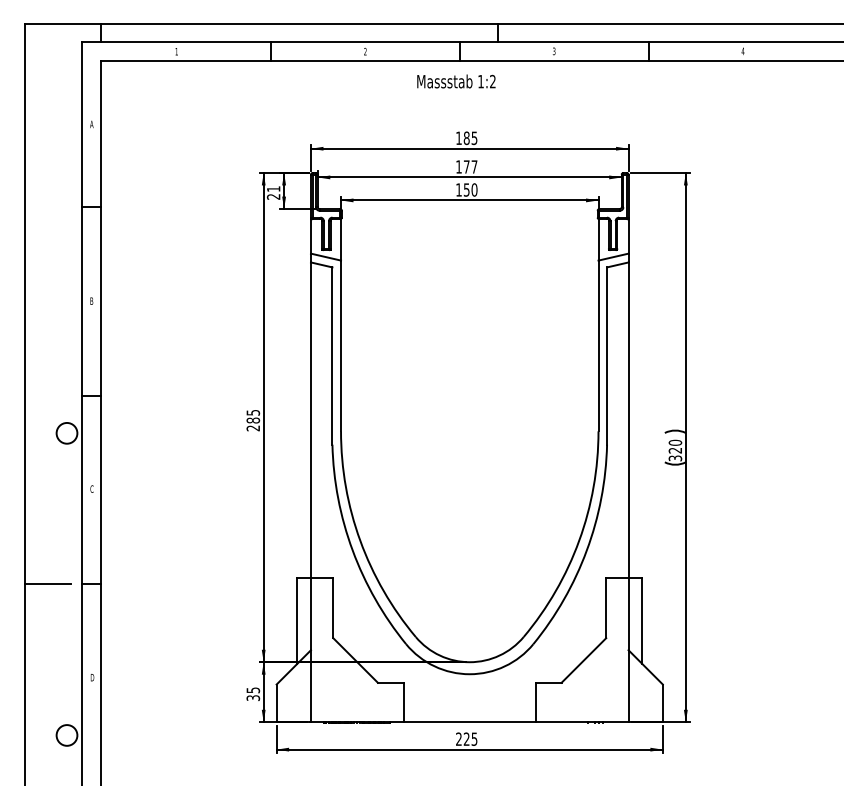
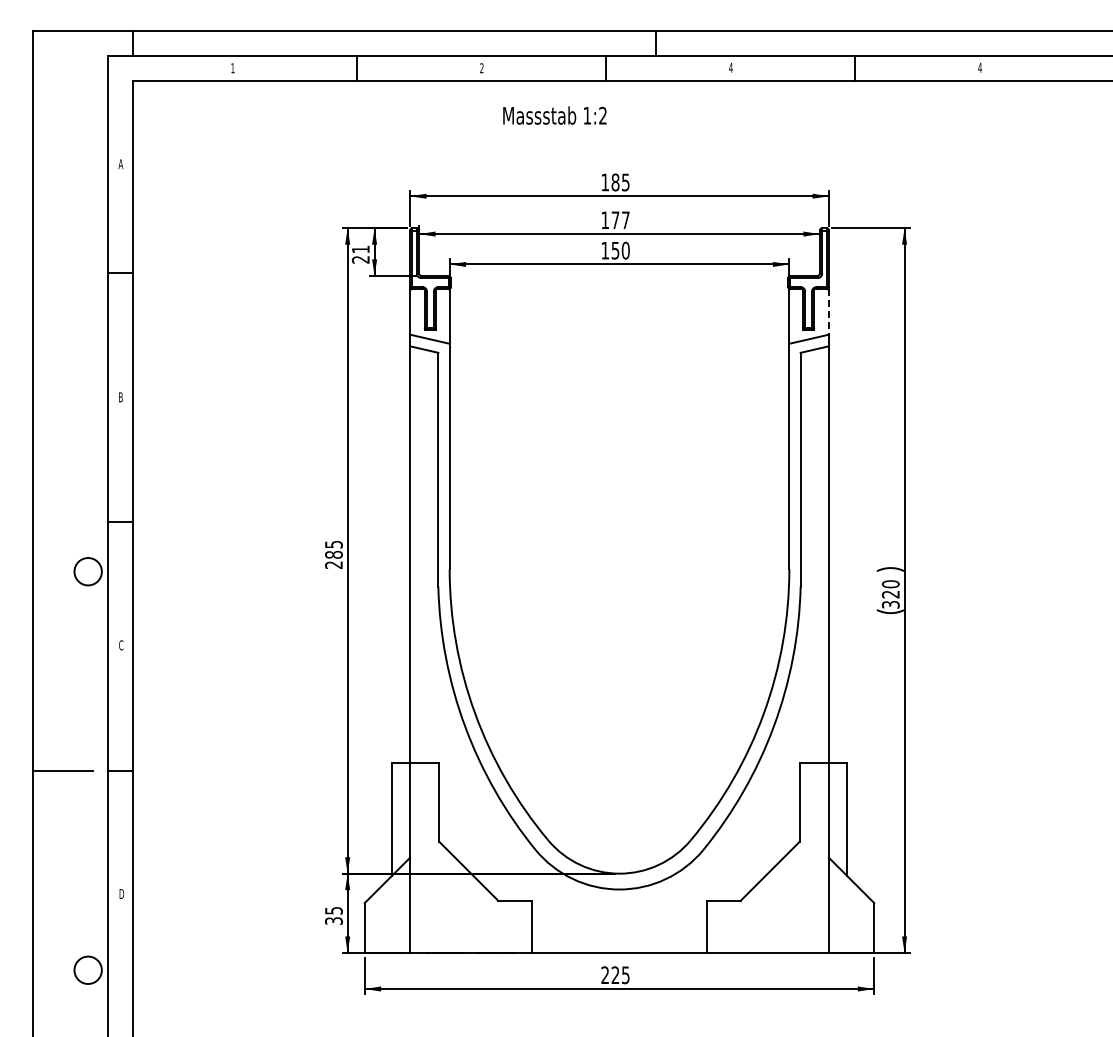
text: (553, 51) -> (730, 67), 3 -> 4
text: (456, 81) -> (554, 115), moved
line: (628, 236) -> (828, 312), solid -> dashed

